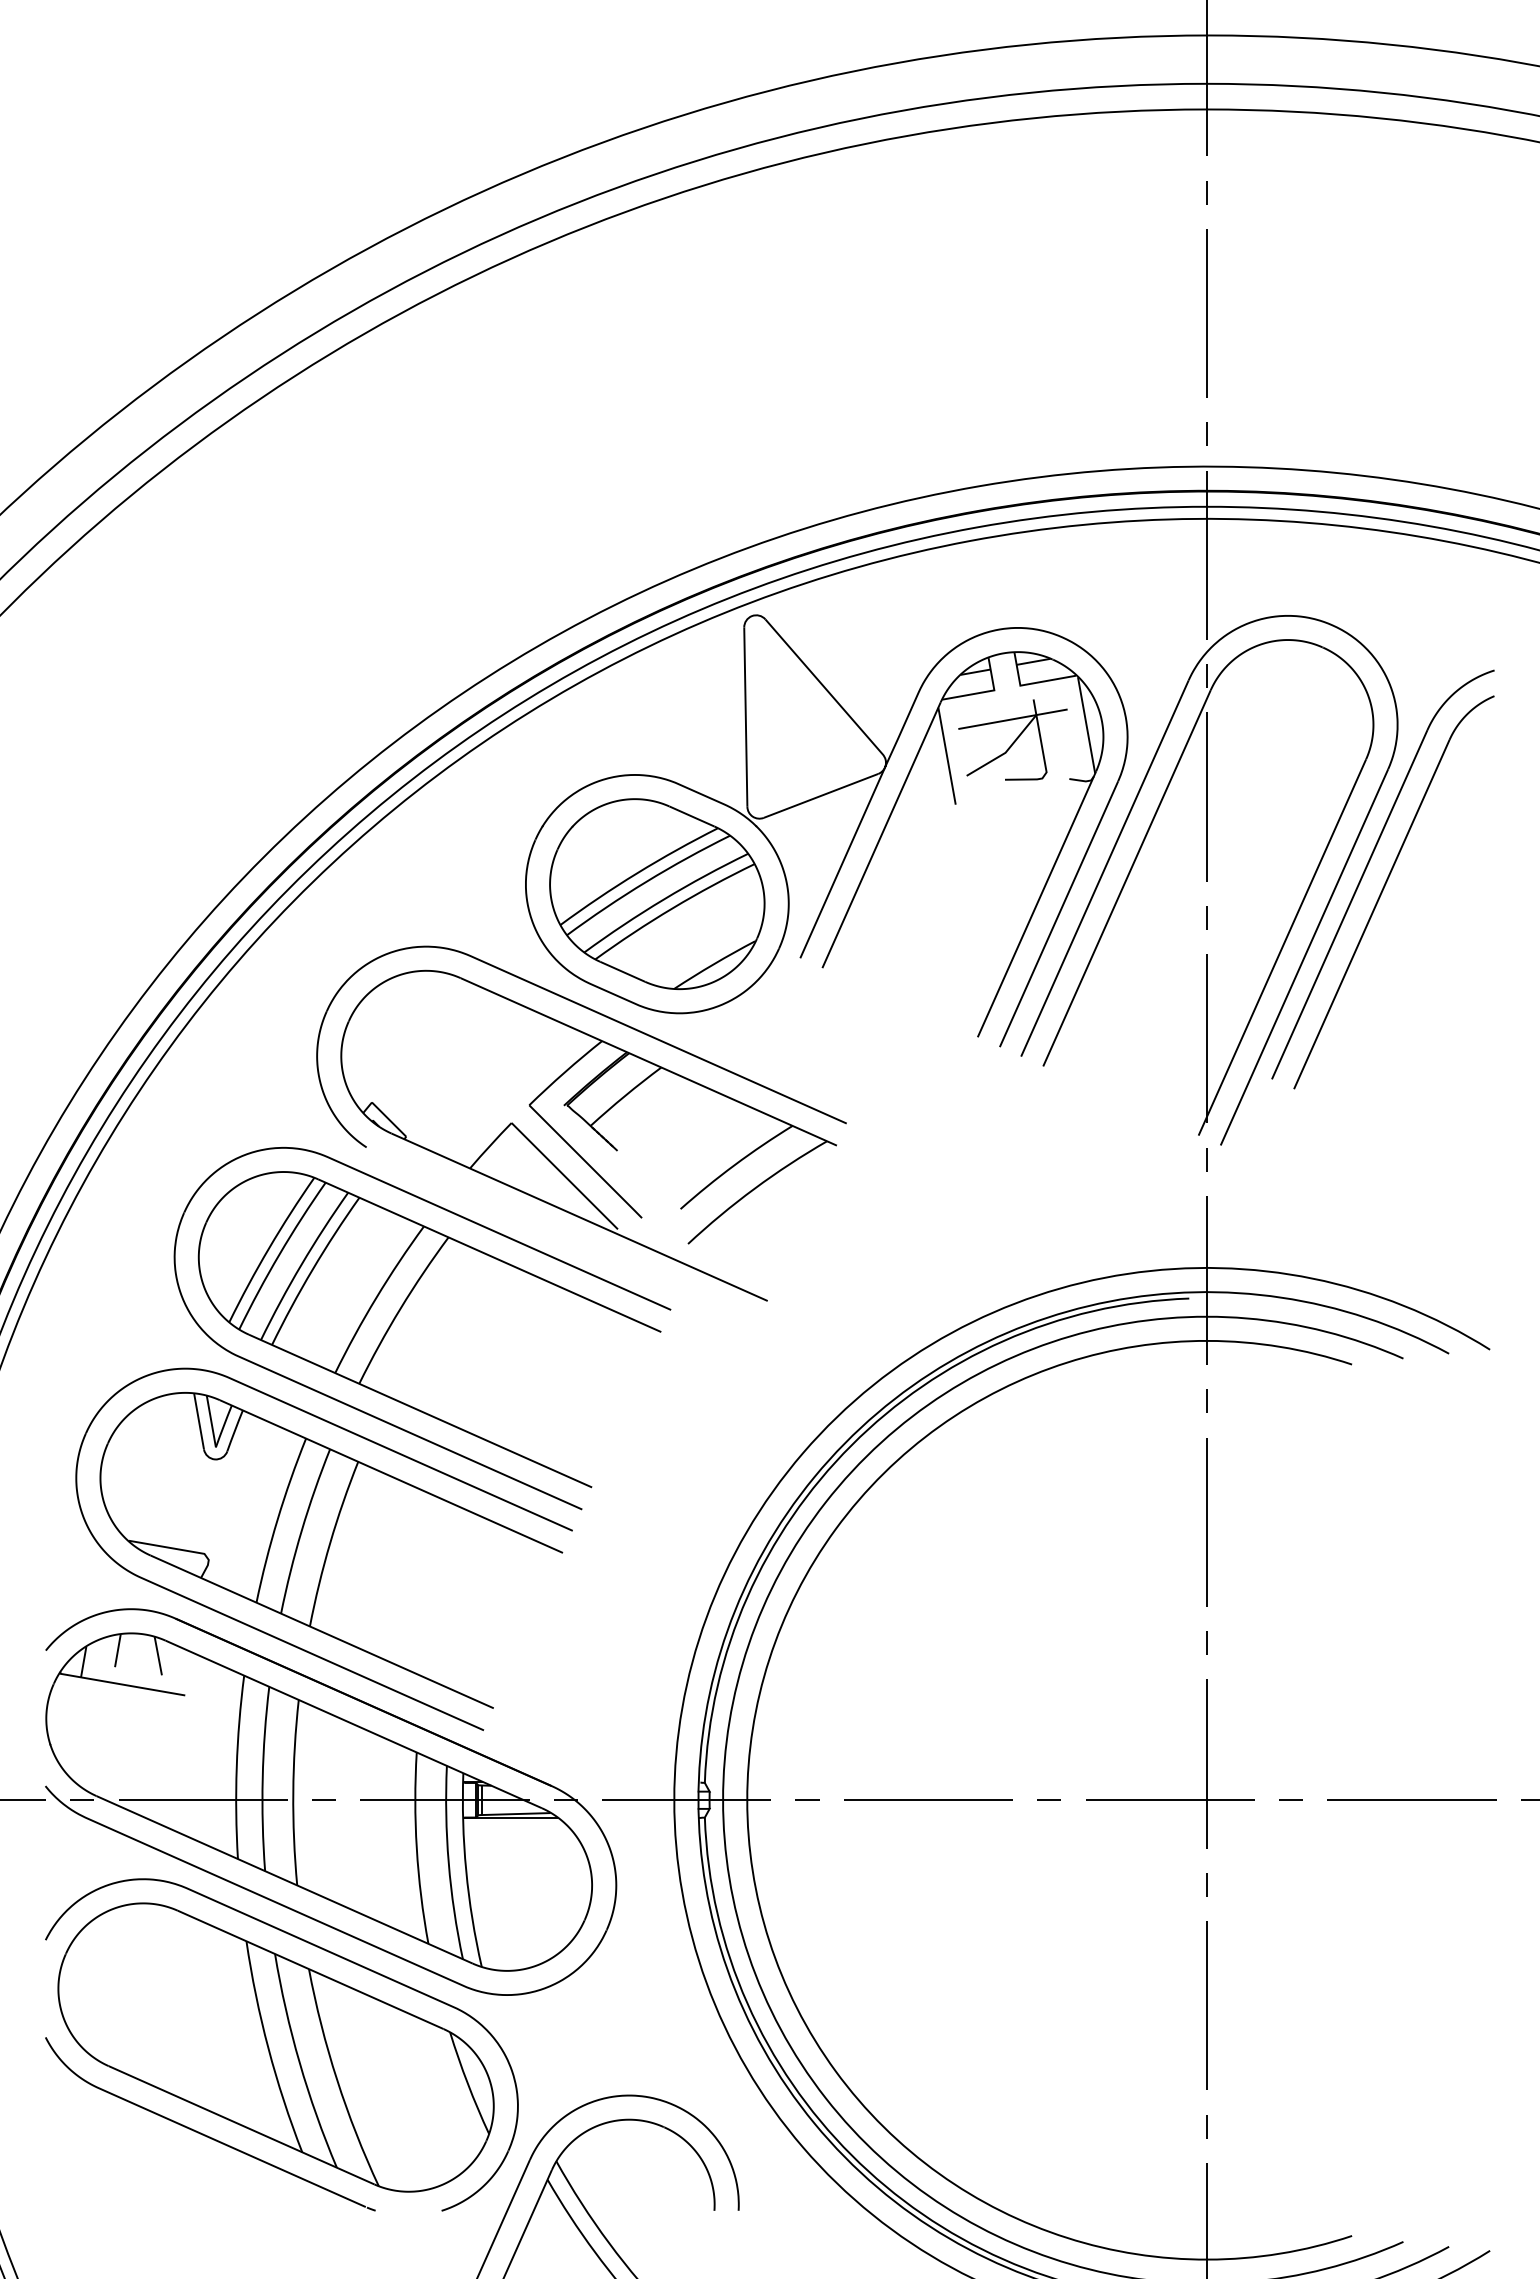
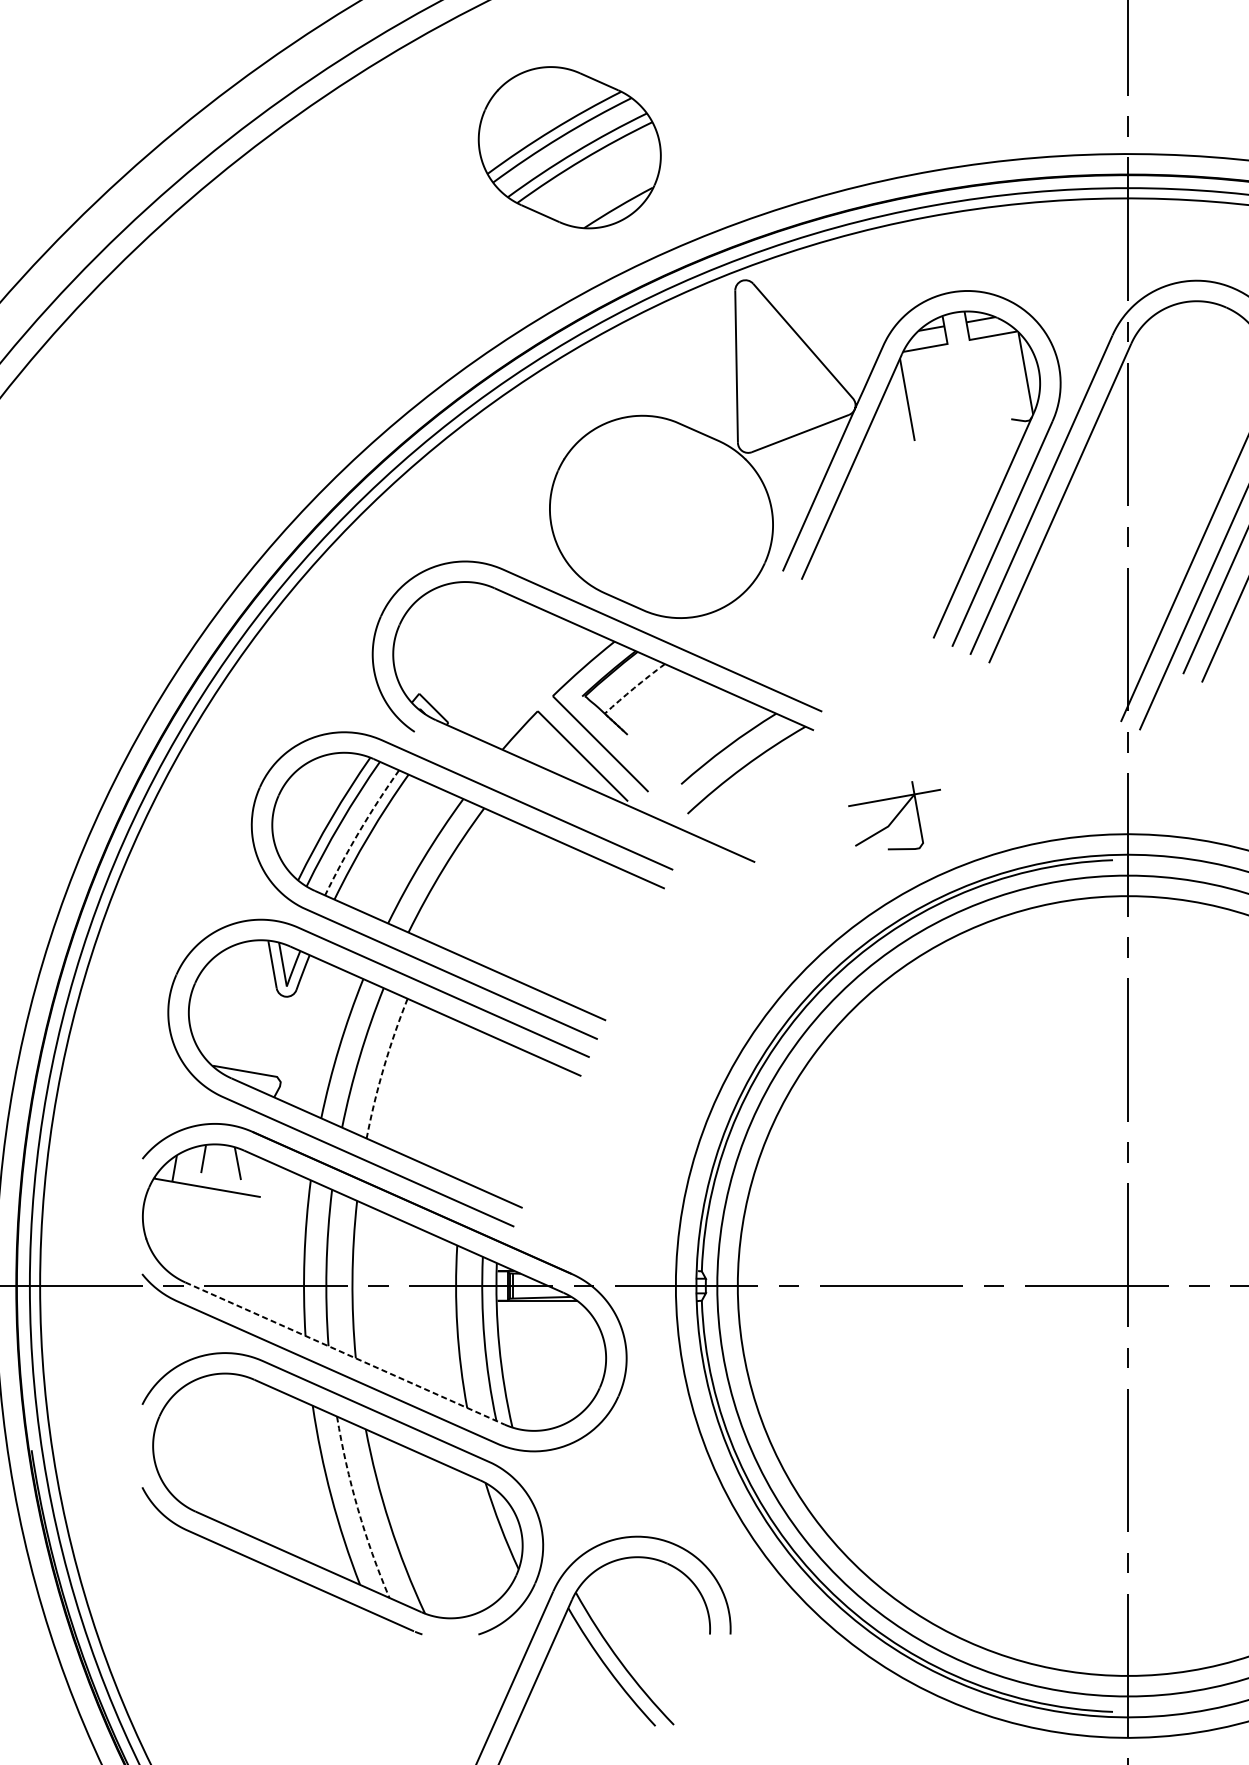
part: (1012, 739) -> (894, 815), moved
part: (657, 894) -> (569, 148), moved
arc: (625, 1095) -> (634, 687), solid -> dashed
arc: (301, 1264) -> (359, 831), solid -> dashed
arc: (330, 1543) -> (384, 1068), solid -> dashed
line: (284, 1879) -> (345, 1353), solid -> dashed
arc: (299, 2062) -> (357, 1508), solid -> dashed

